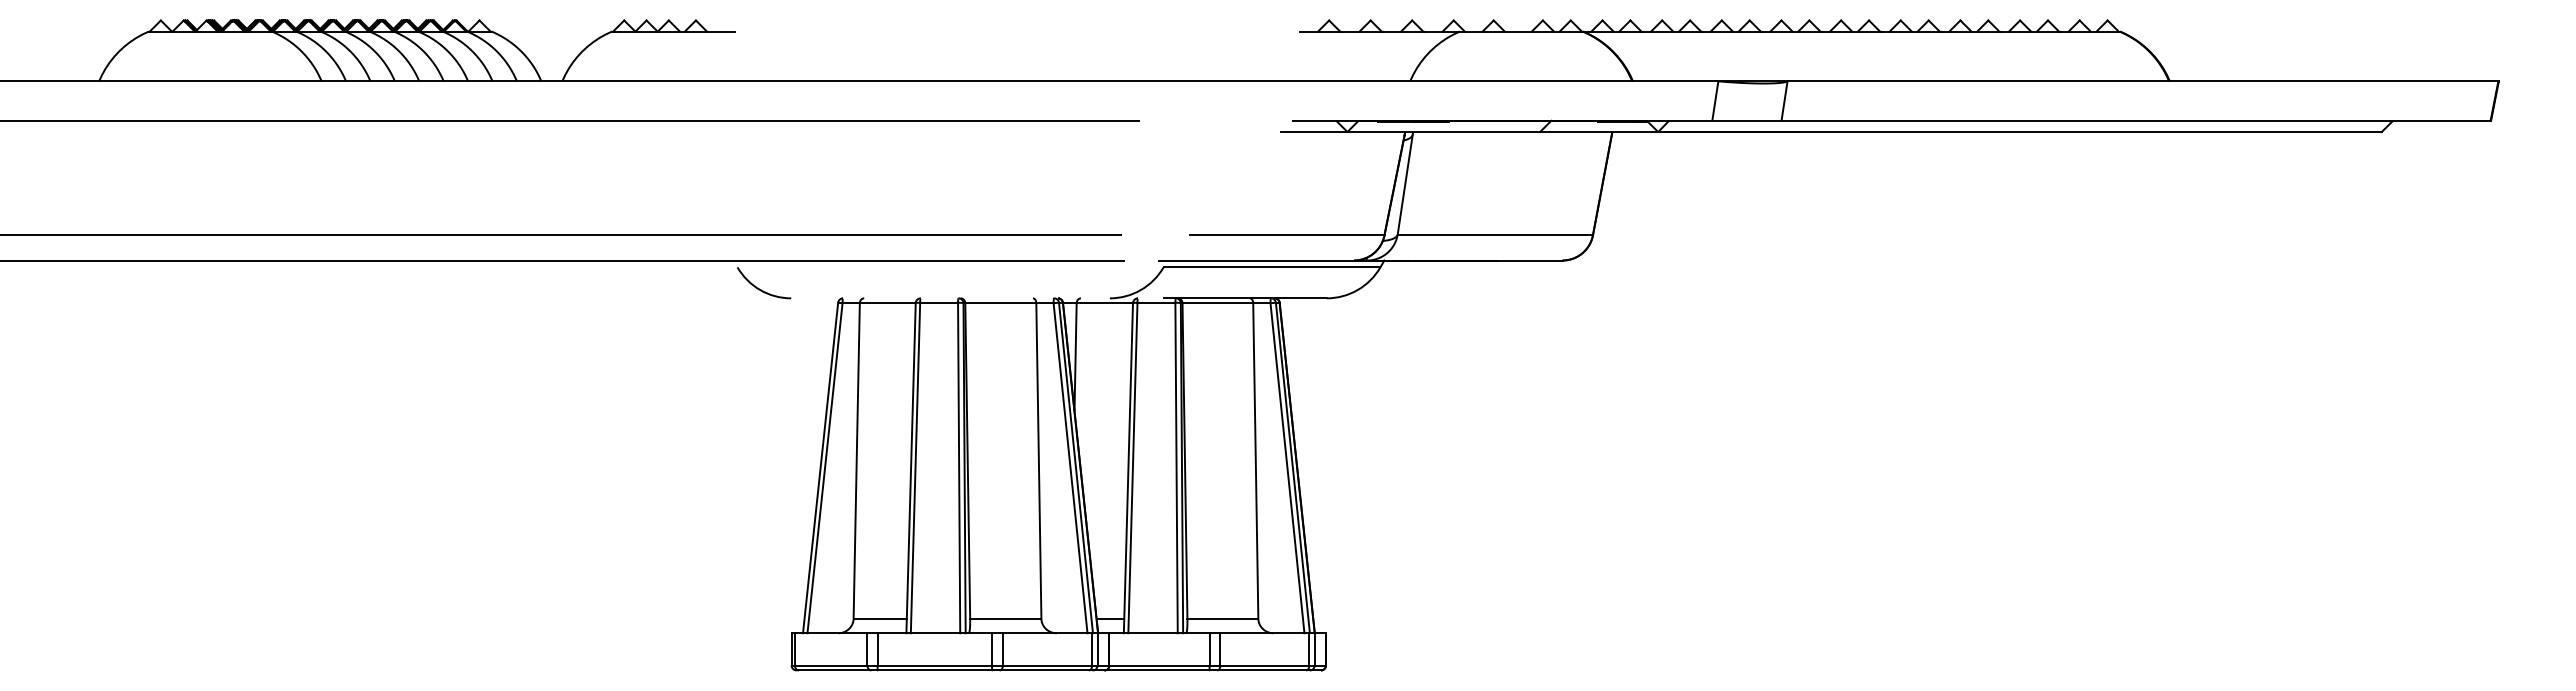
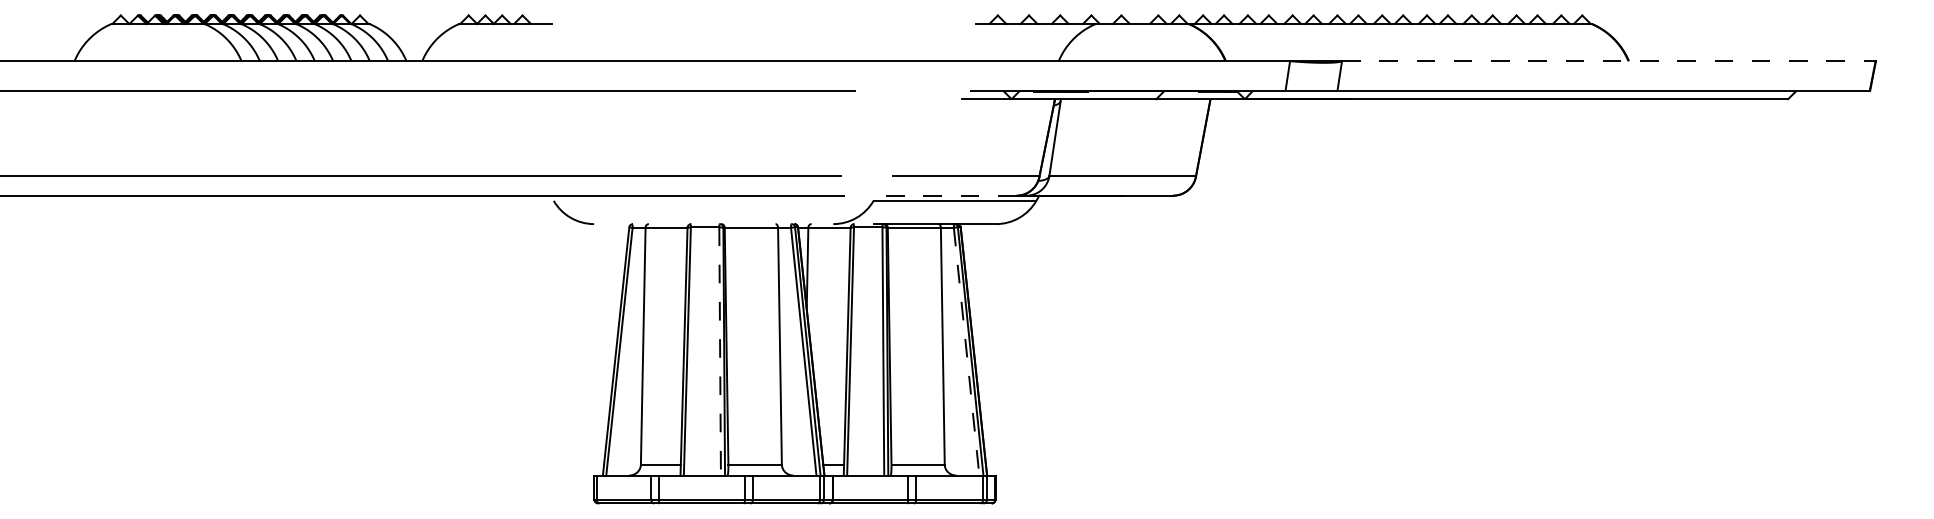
line: (2143, 81) -> (1609, 61), solid -> dashed
line: (1256, 260) -> (943, 195), solid -> dashed
line: (959, 468) -> (720, 351), solid -> dashed
line: (1287, 468) -> (966, 351), solid -> dashed

